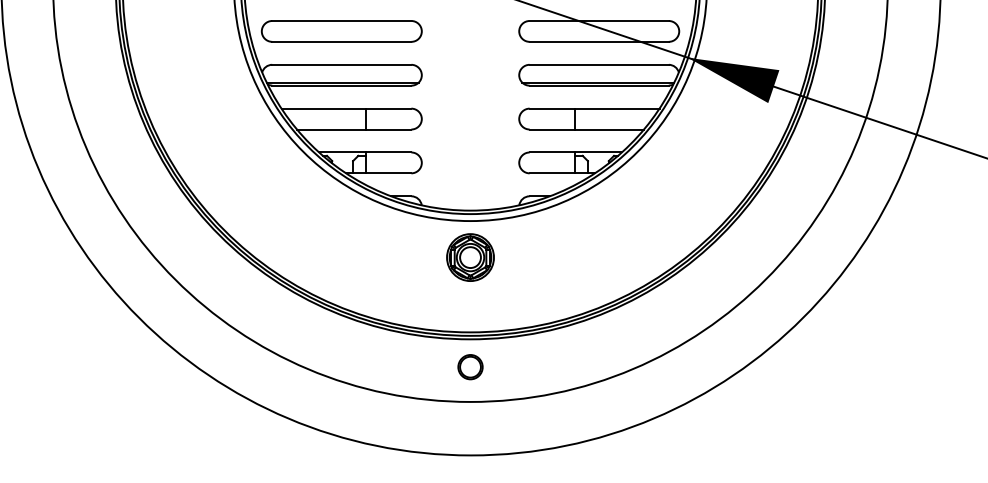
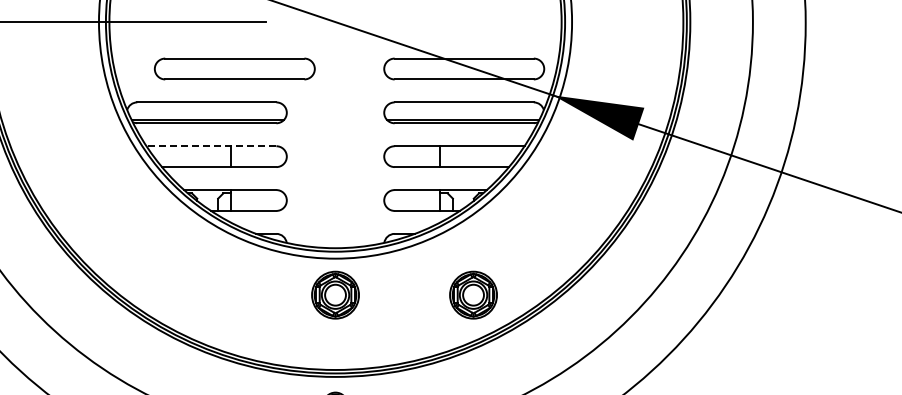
part: (341, 31) -> (234, 69), moved
line: (346, 108) -> (211, 146), solid -> dashed
part: (608, 257) -> (473, 295), added

